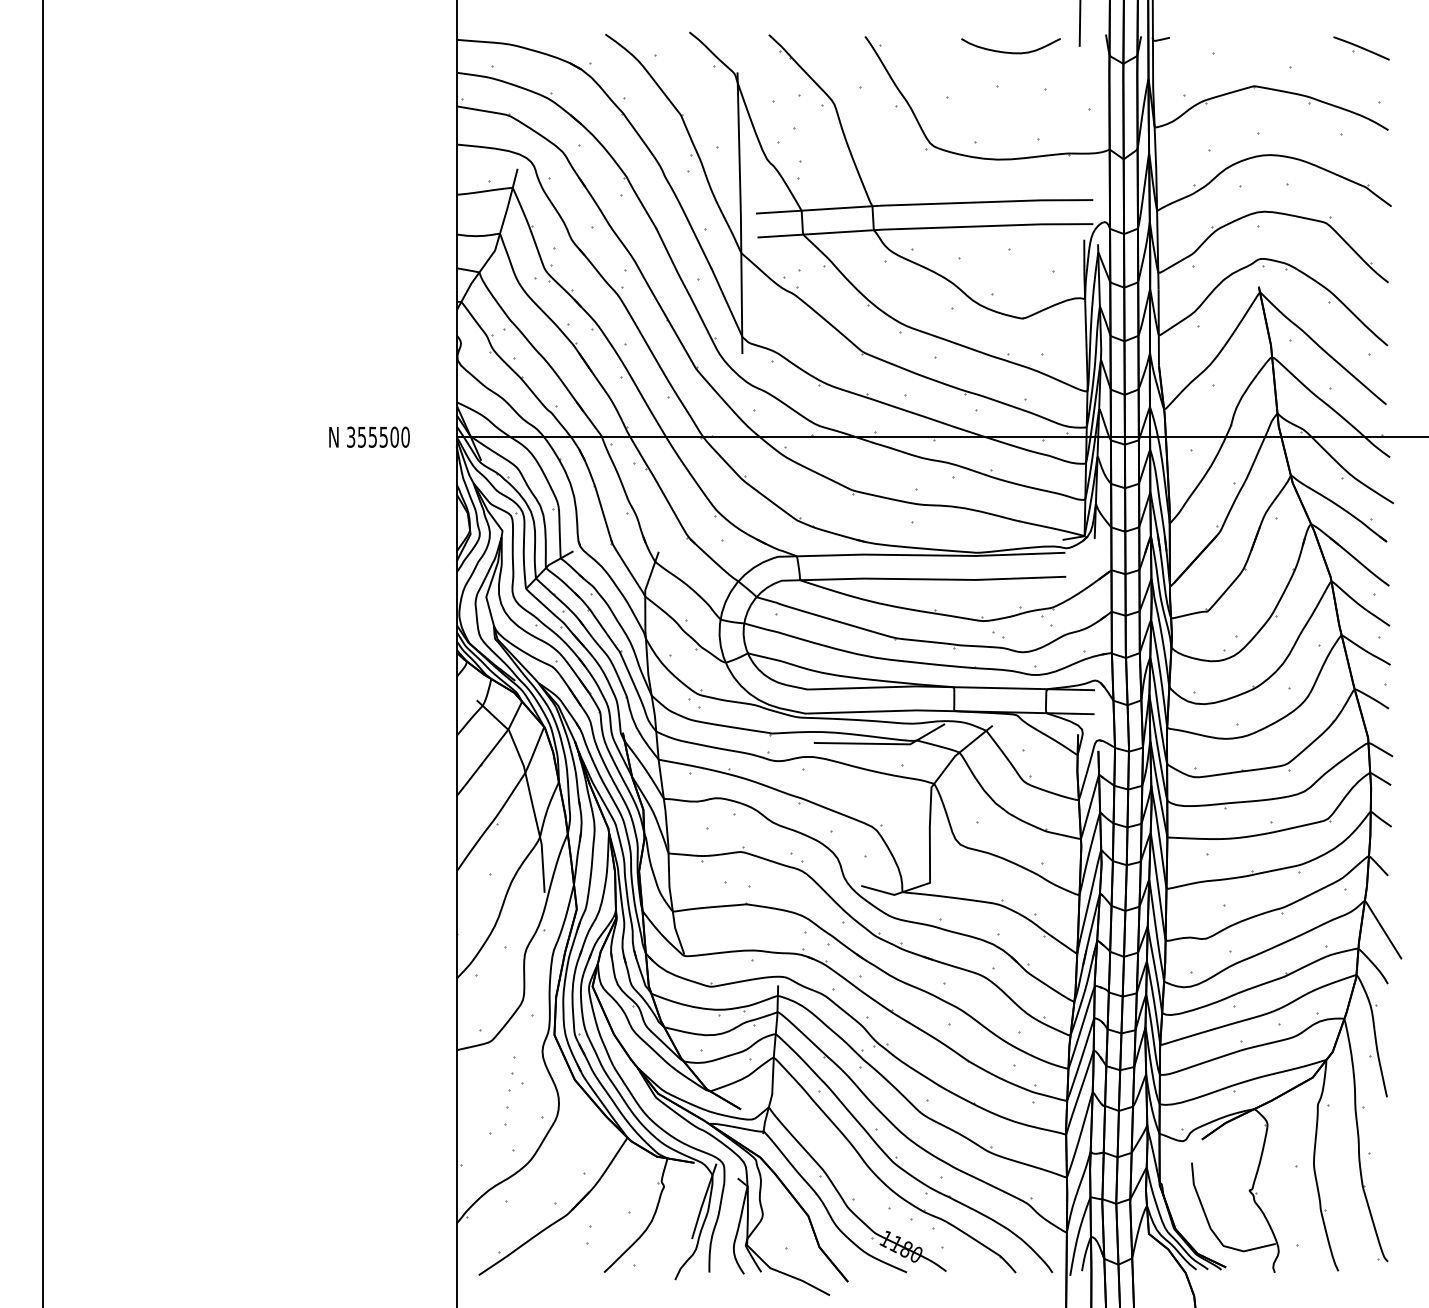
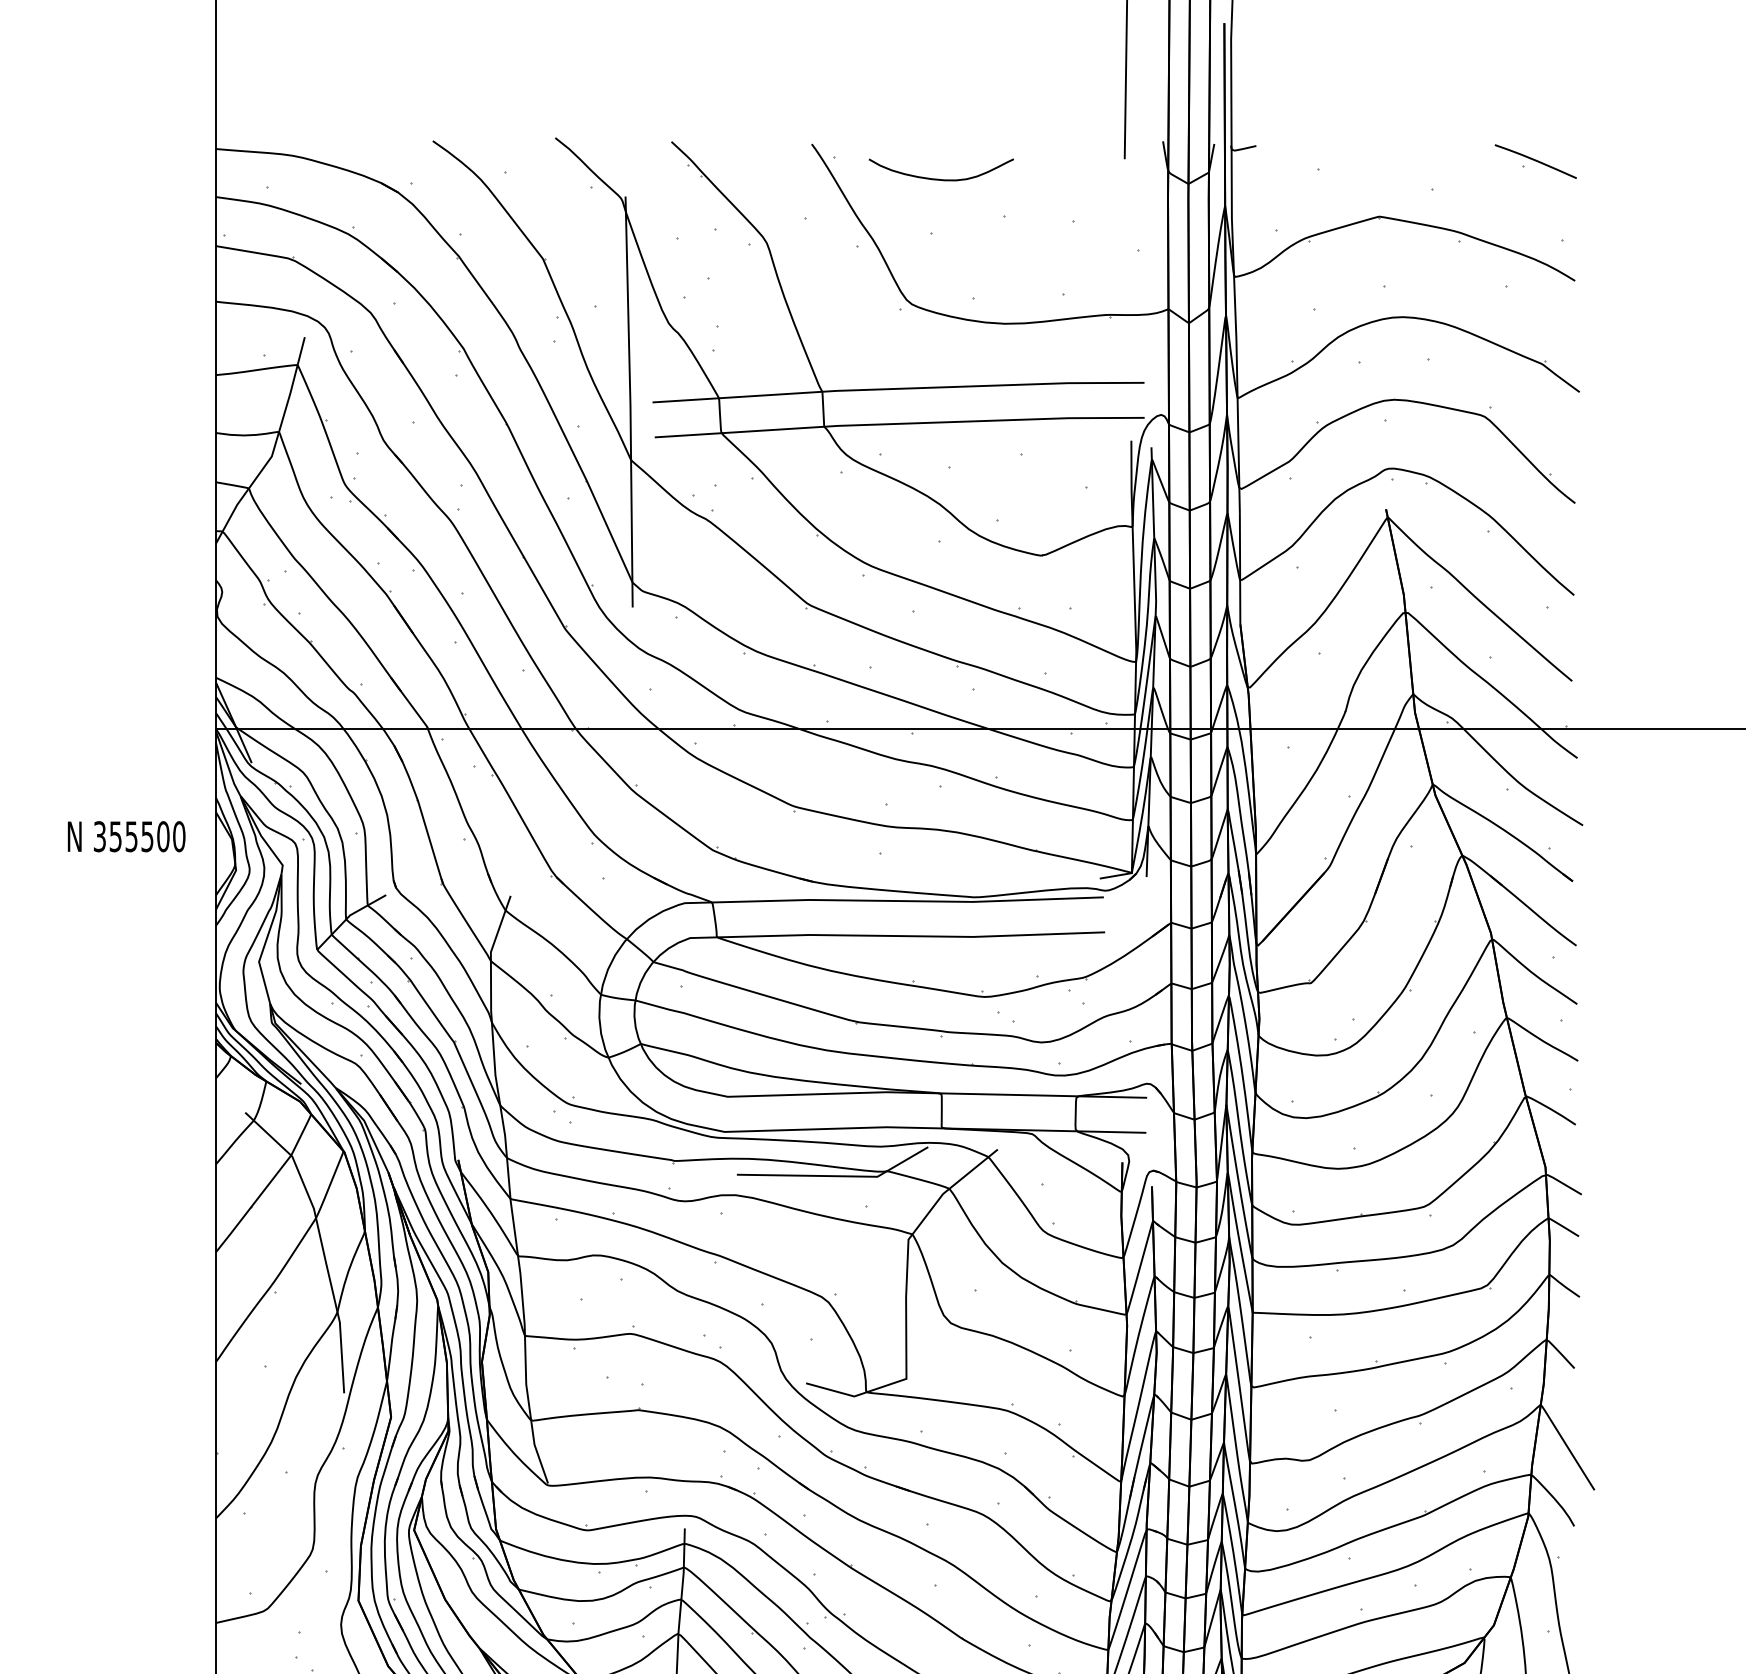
curve: (1007, 51) -> (936, 177), moved
text: (369, 436) -> (126, 835), moved

